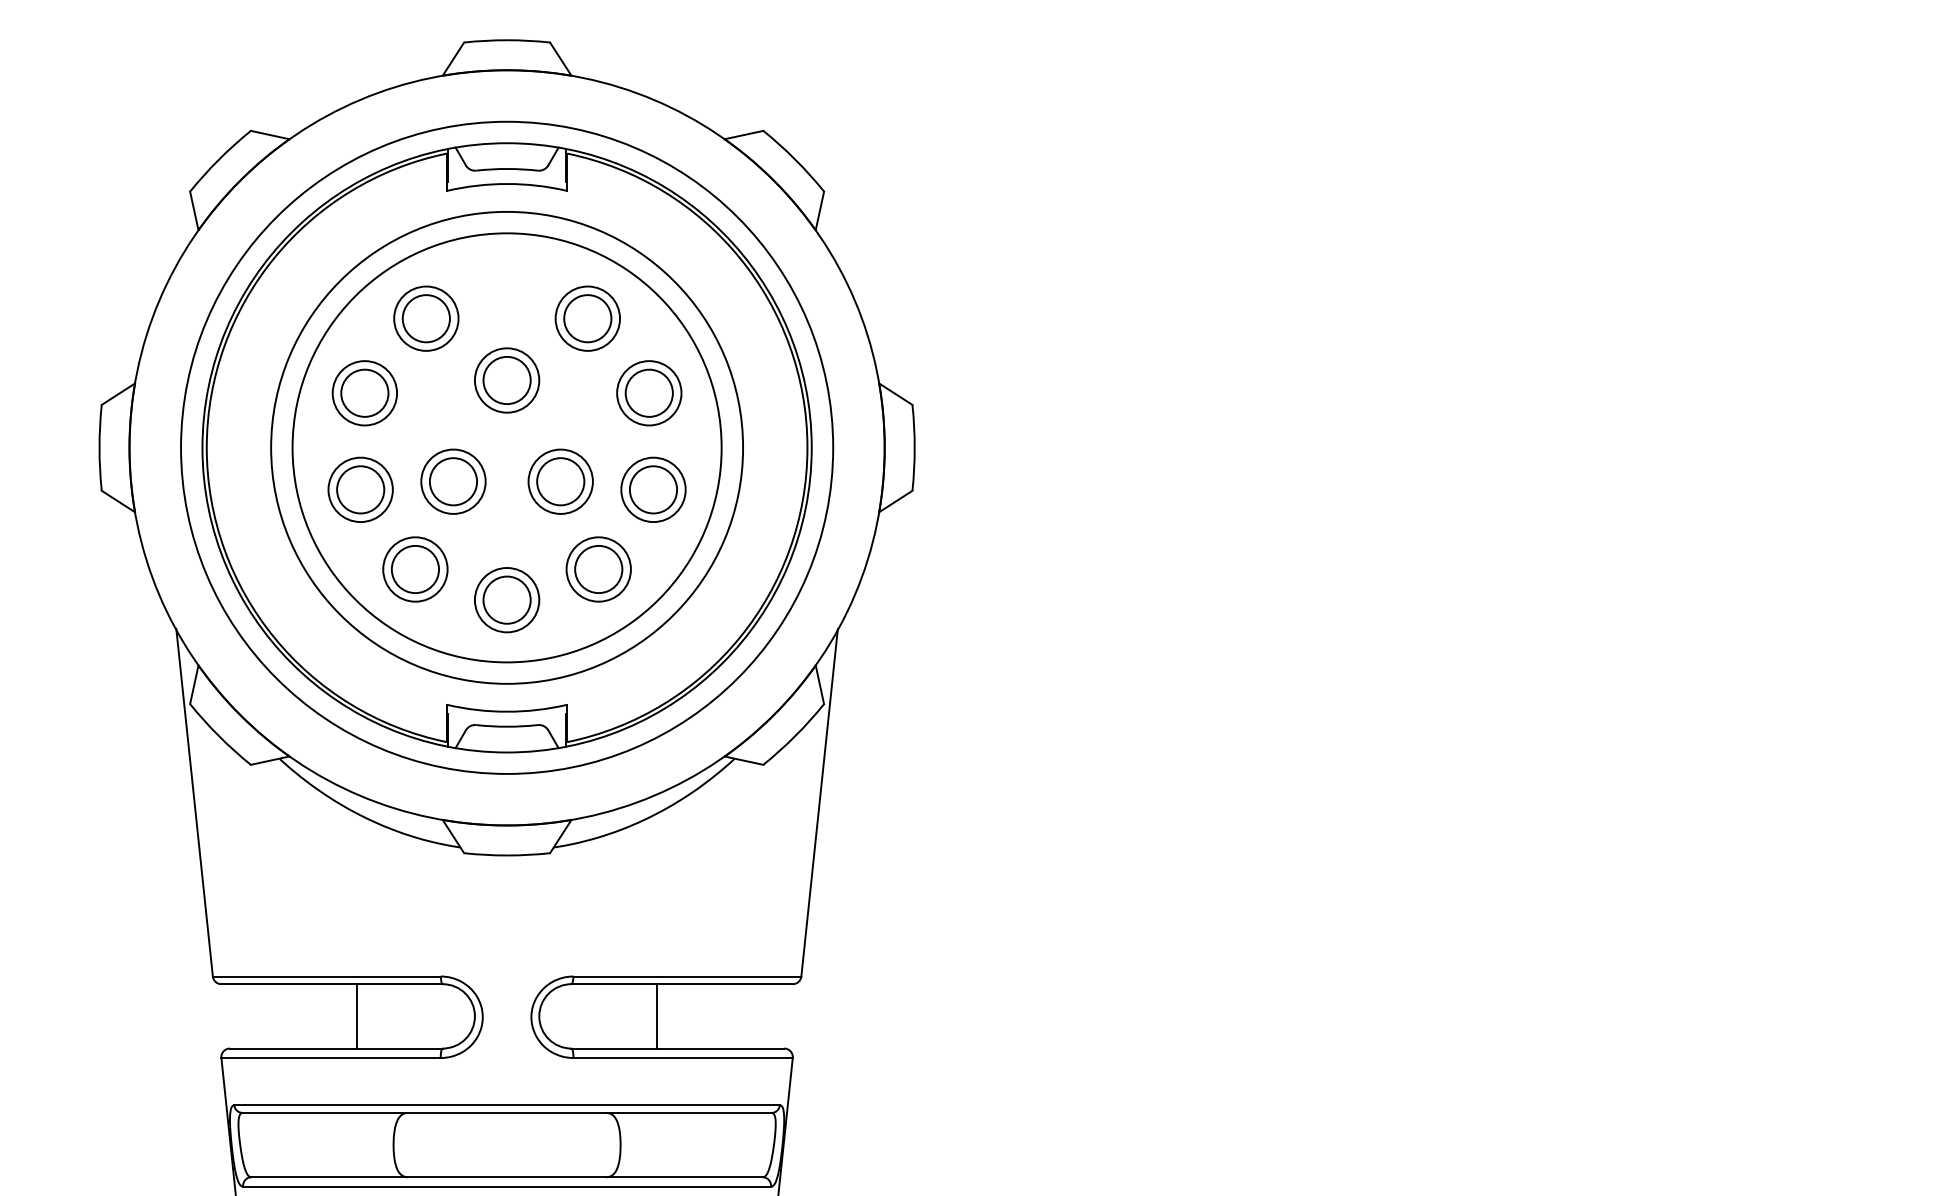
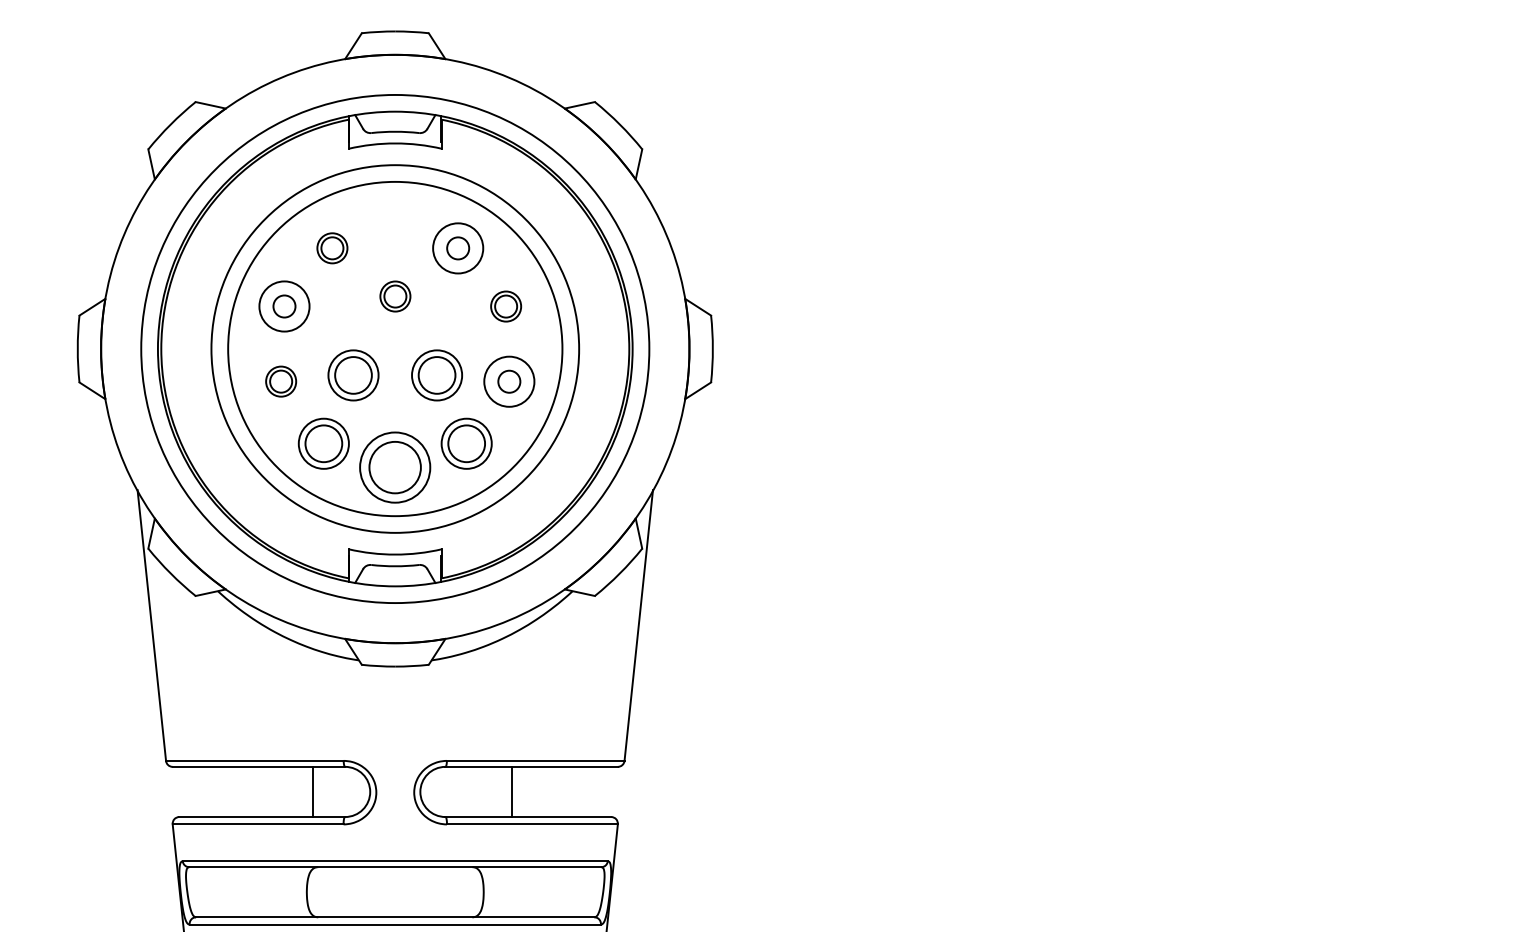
part: (426, 318) -> (332, 248), size x0.6
circle: (587, 318) -> (457, 248), size x0.6
part: (507, 380) -> (395, 296), size x0.6
circle: (364, 392) -> (284, 305), size x0.6
part: (649, 393) -> (506, 306), size x0.6
part: (360, 489) -> (281, 381), size x0.6
circle: (653, 489) -> (509, 381), size x0.6
part: (507, 600) -> (395, 467), size x1.4
line: (356, 1016) -> (313, 792), moved

